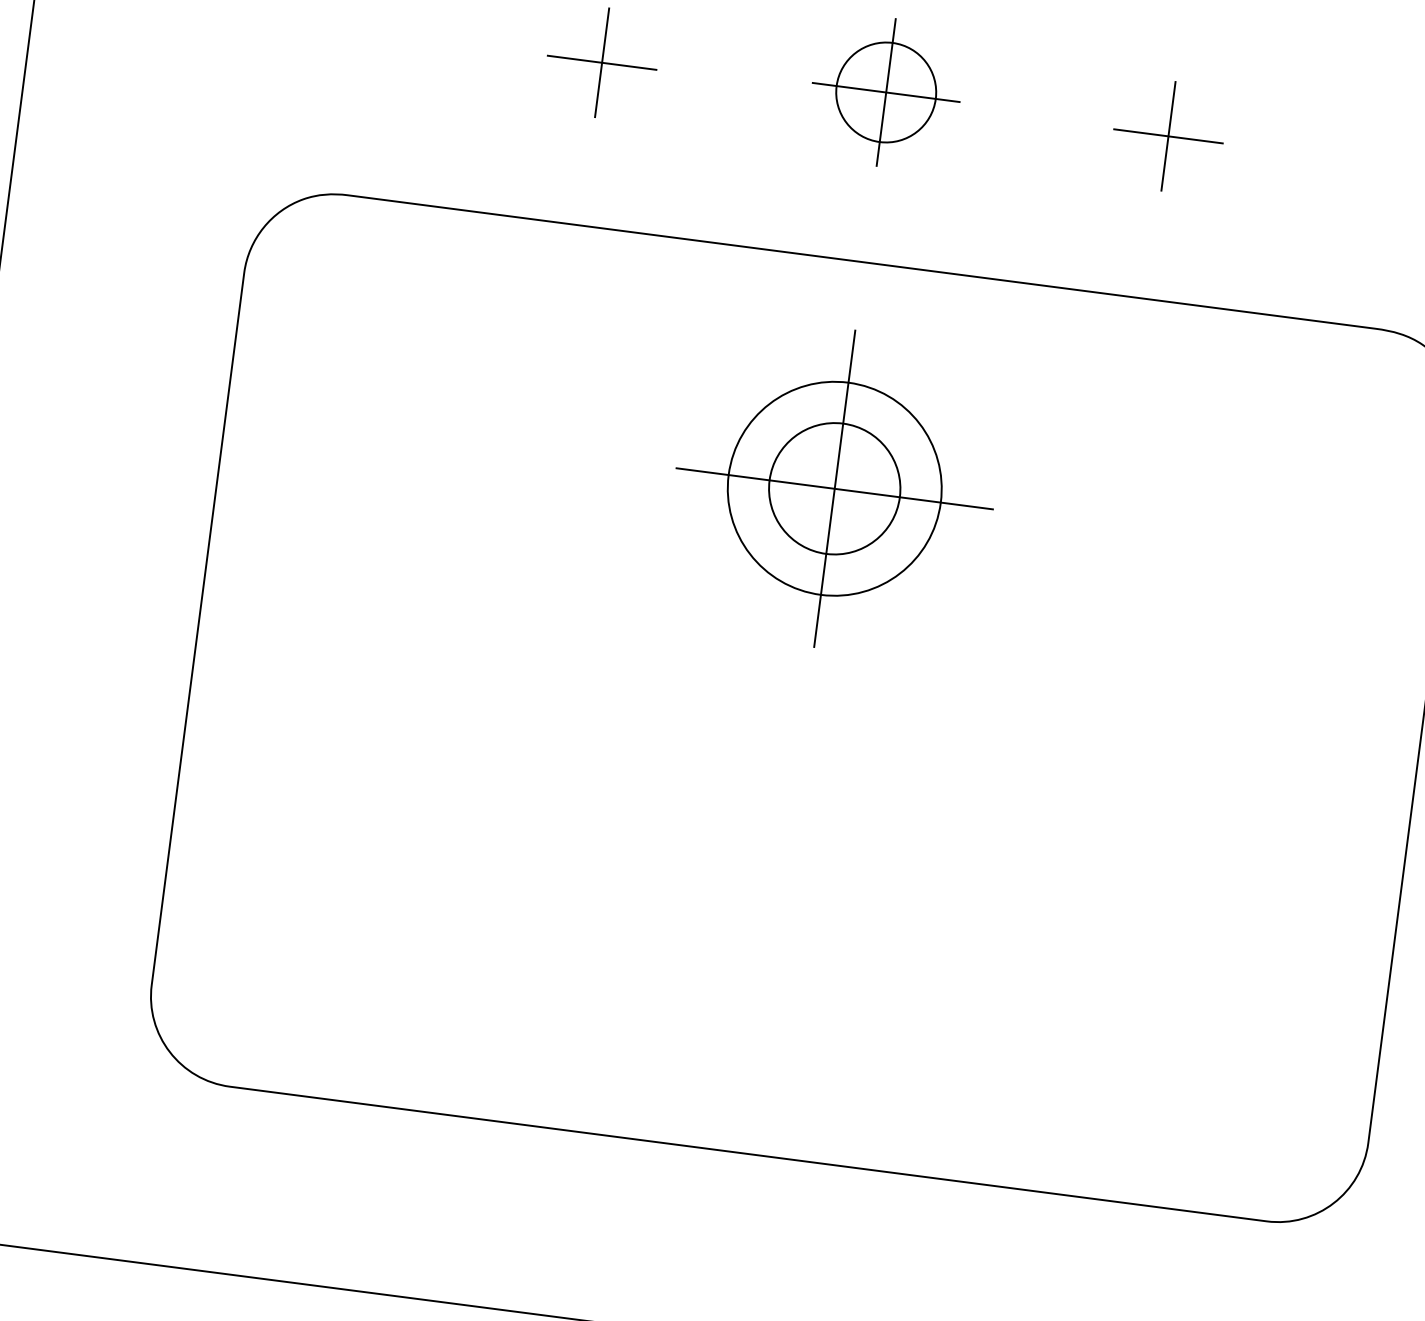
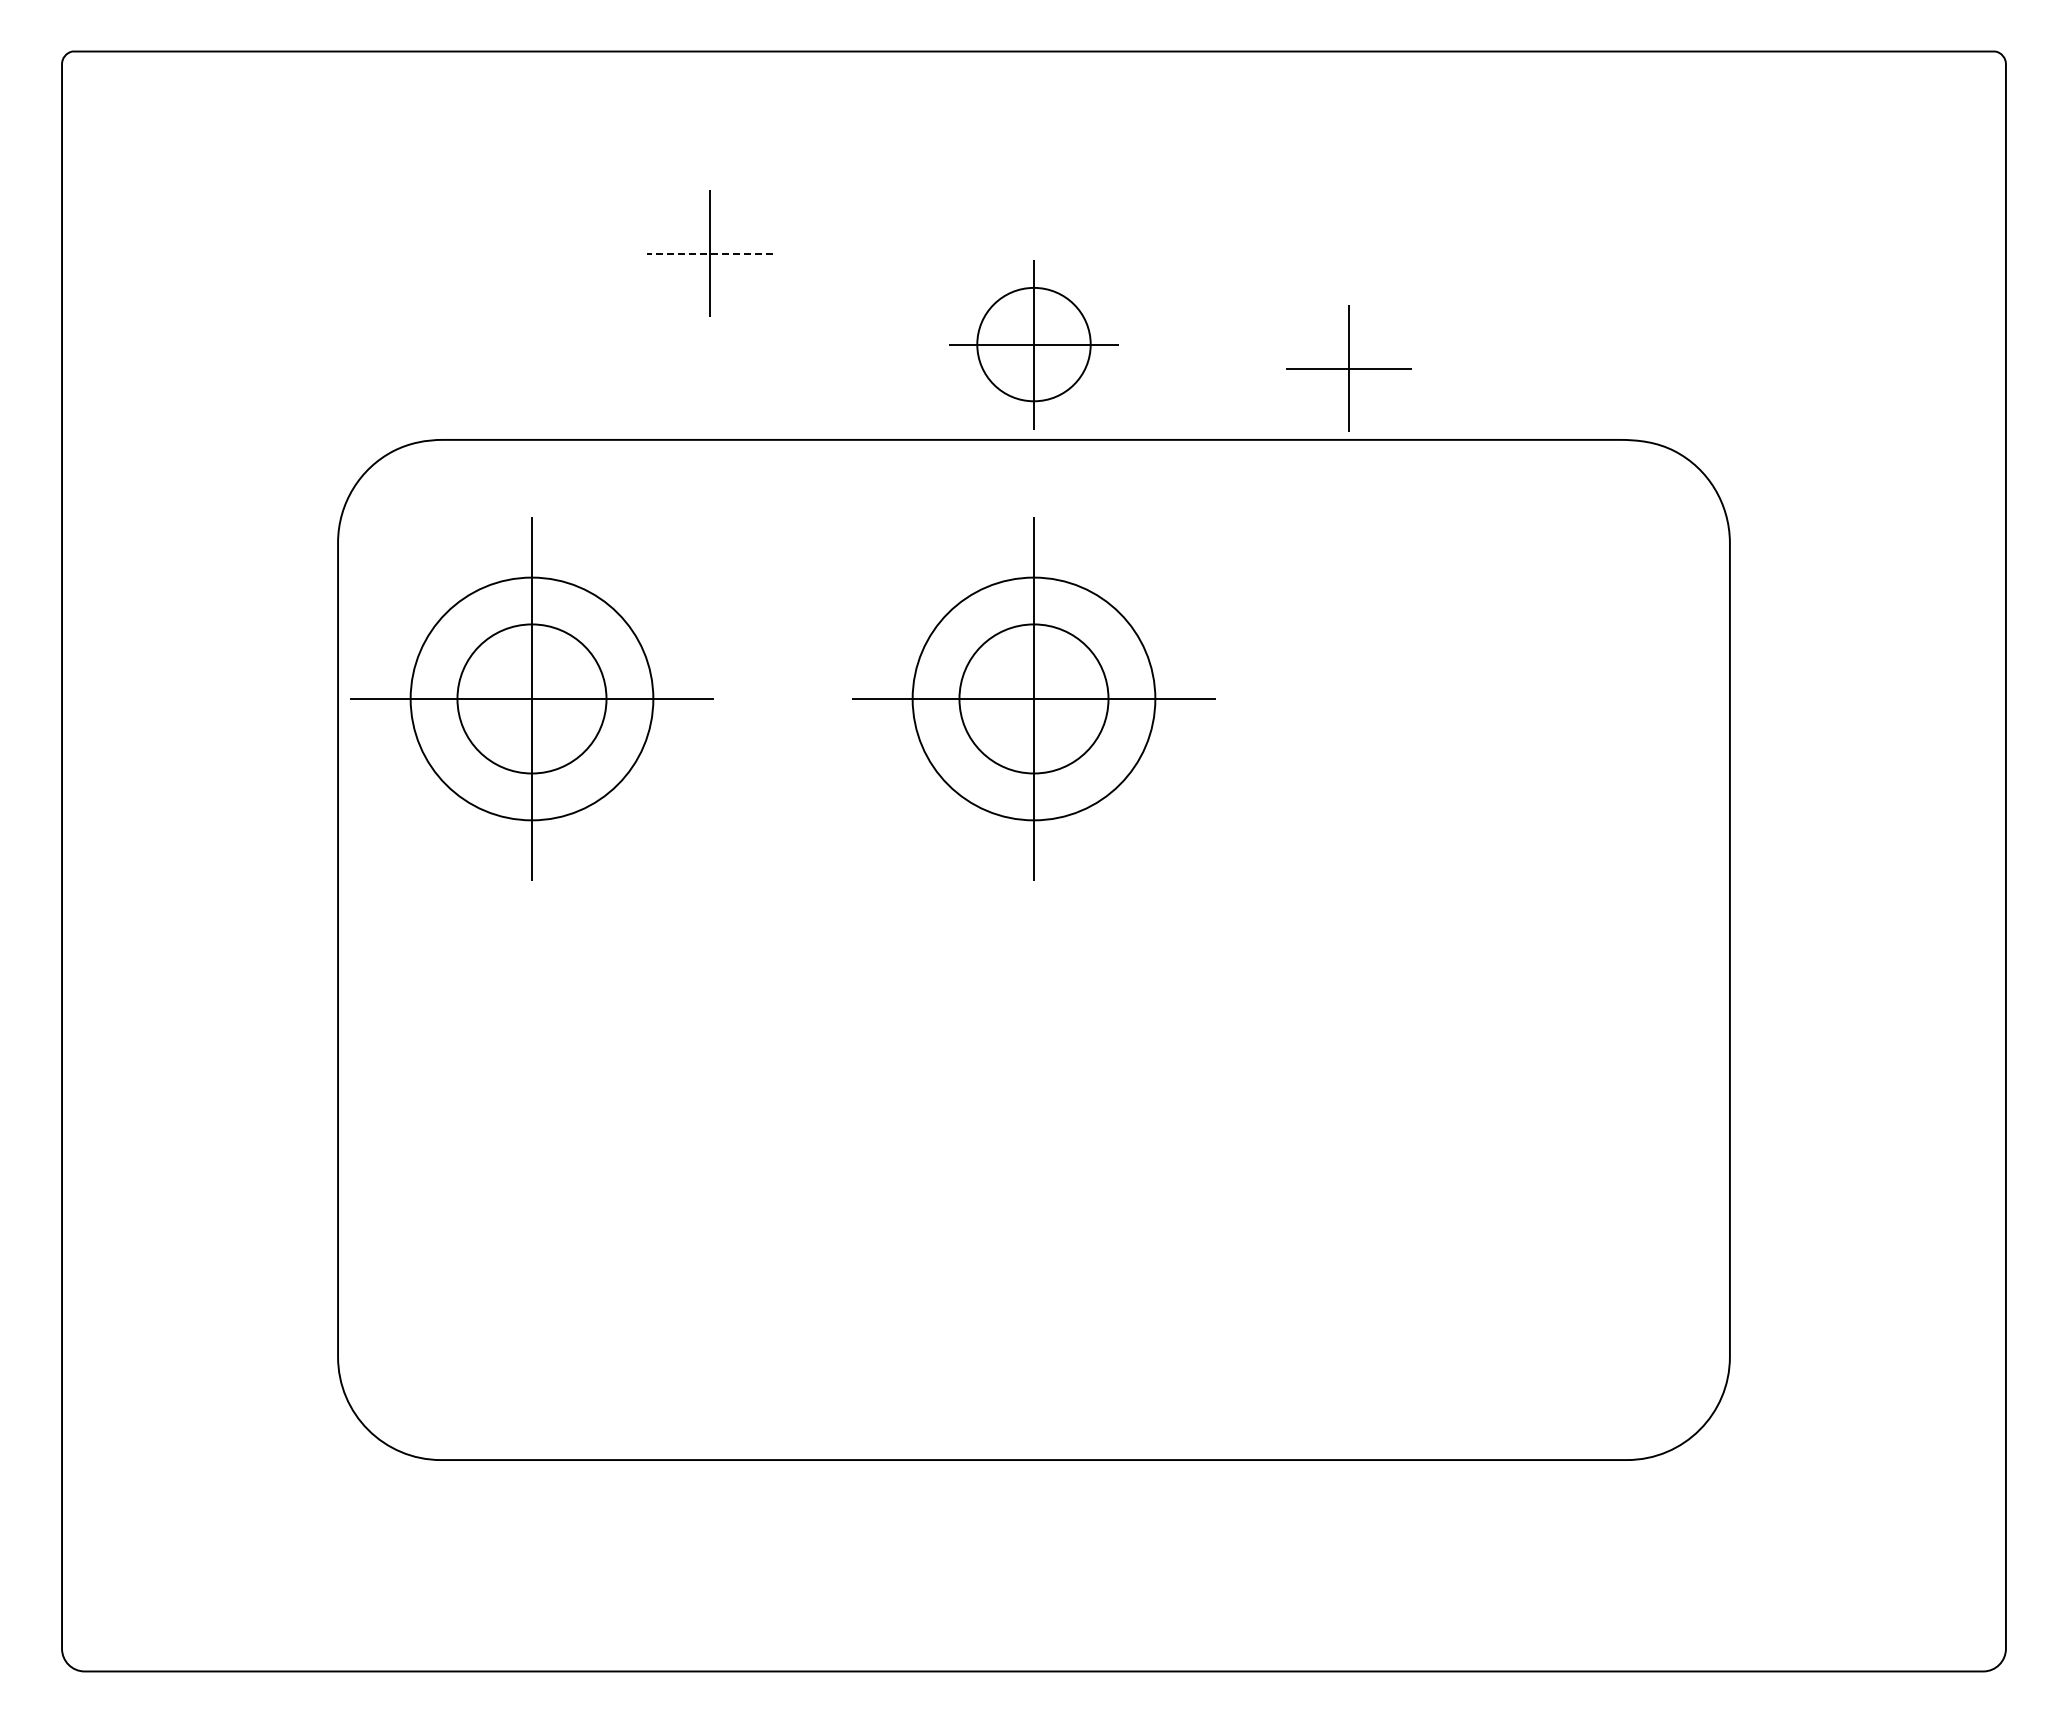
line: (602, 62) -> (710, 253), solid -> dashed
part: (885, 92) -> (1033, 344), moved
part: (1168, 136) -> (1348, 368), moved
part: (395, 431) -> (531, 698), added

